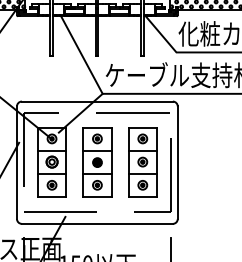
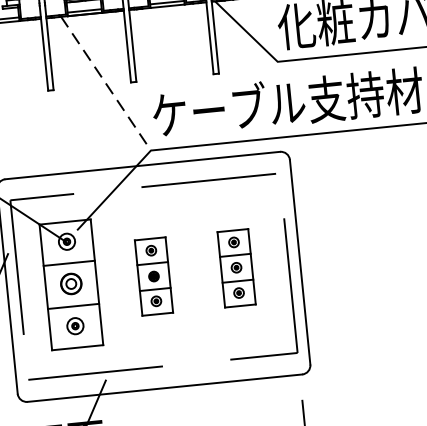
line: (82, 55) -> (107, 84), solid -> dashed
part: (97, 162) -> (153, 276), size x0.6
part: (142, 162) -> (235, 268), size x0.6

